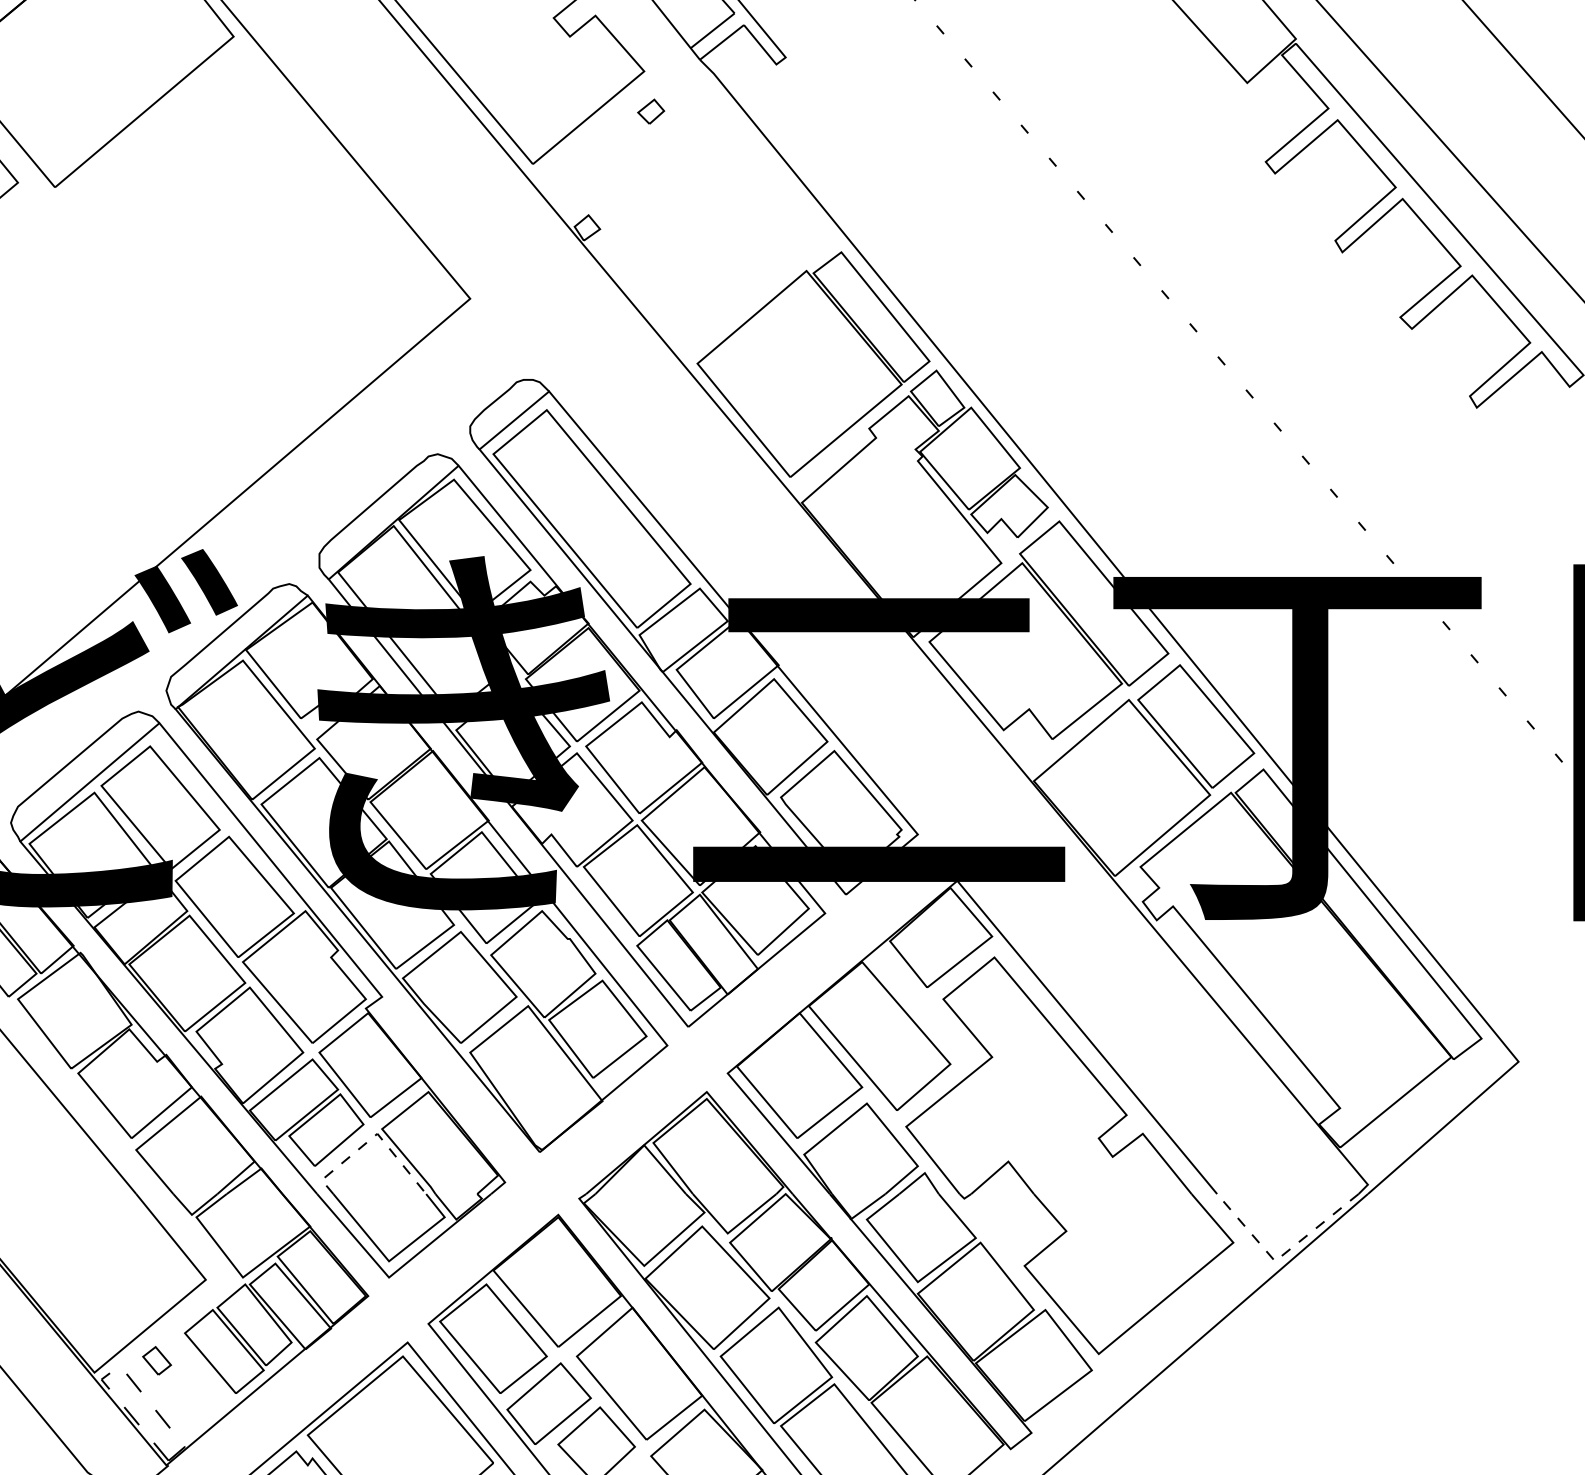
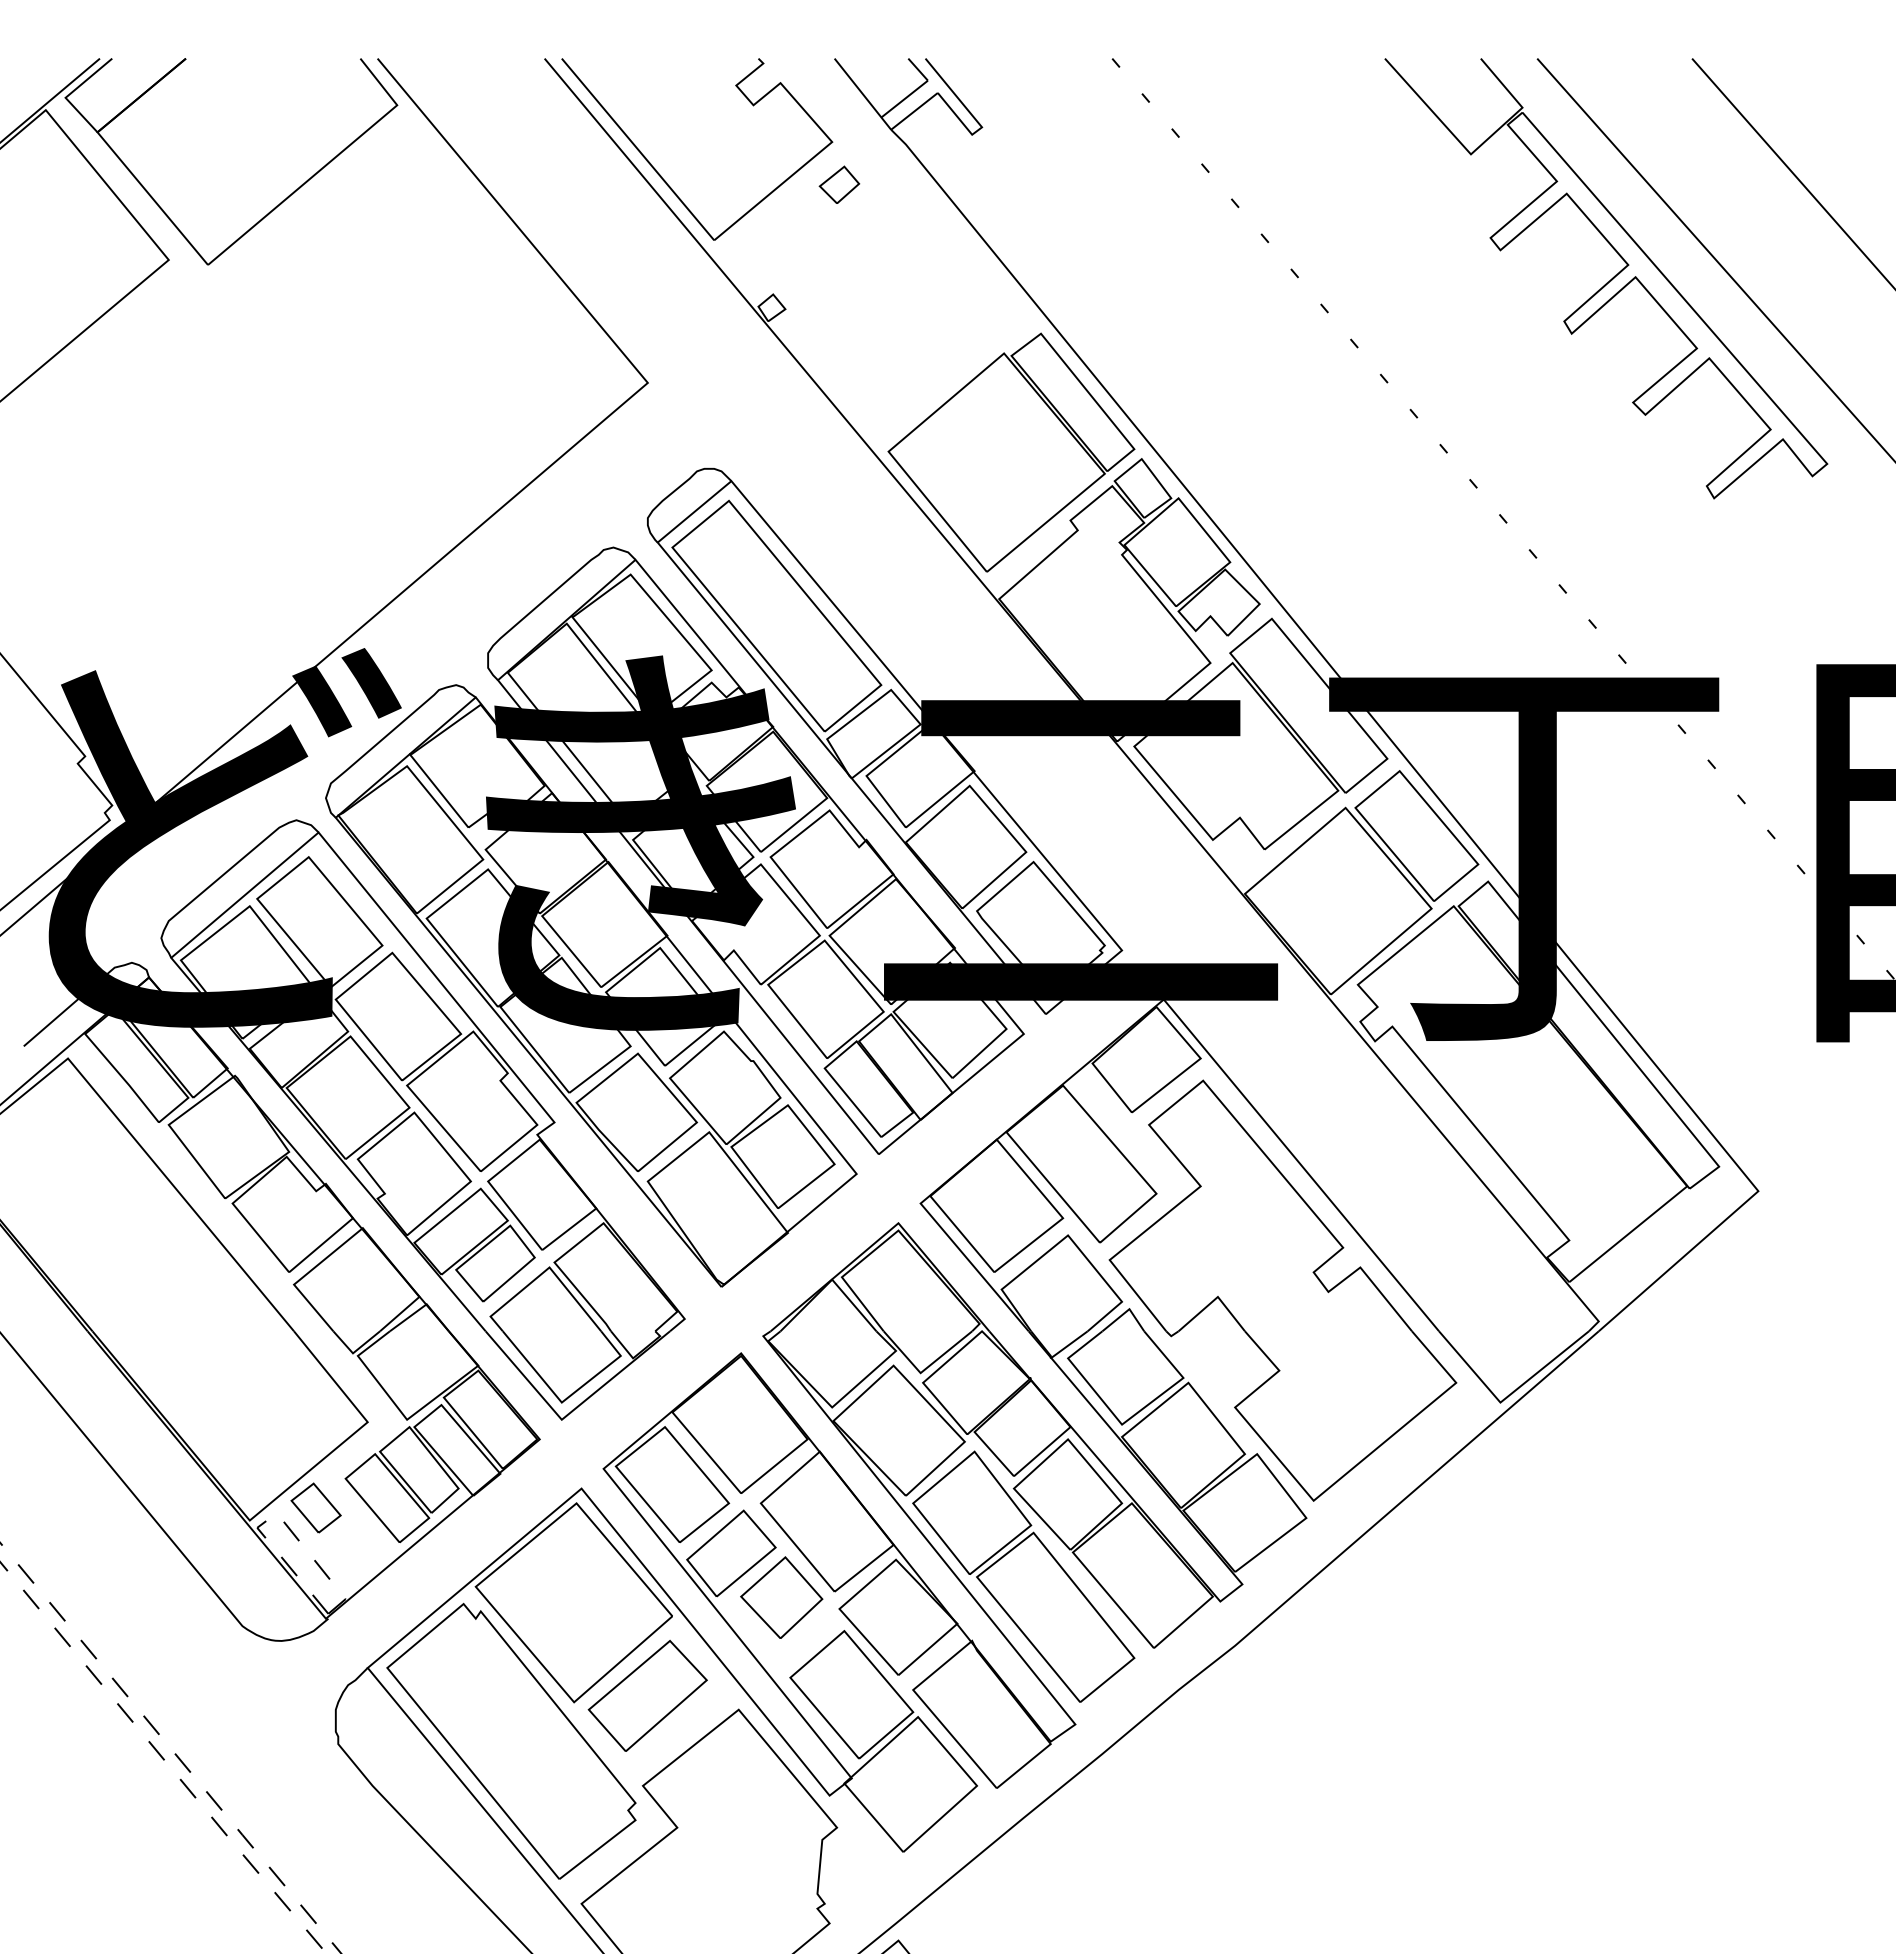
part: (651, 111) -> (839, 184), size x1.43
line: (372, 1137) -> (544, 1271), dashed -> solid
line: (1281, 1255) -> (1507, 1396), dashed -> solid
part: (156, 1360) -> (315, 1507), size x1.67

